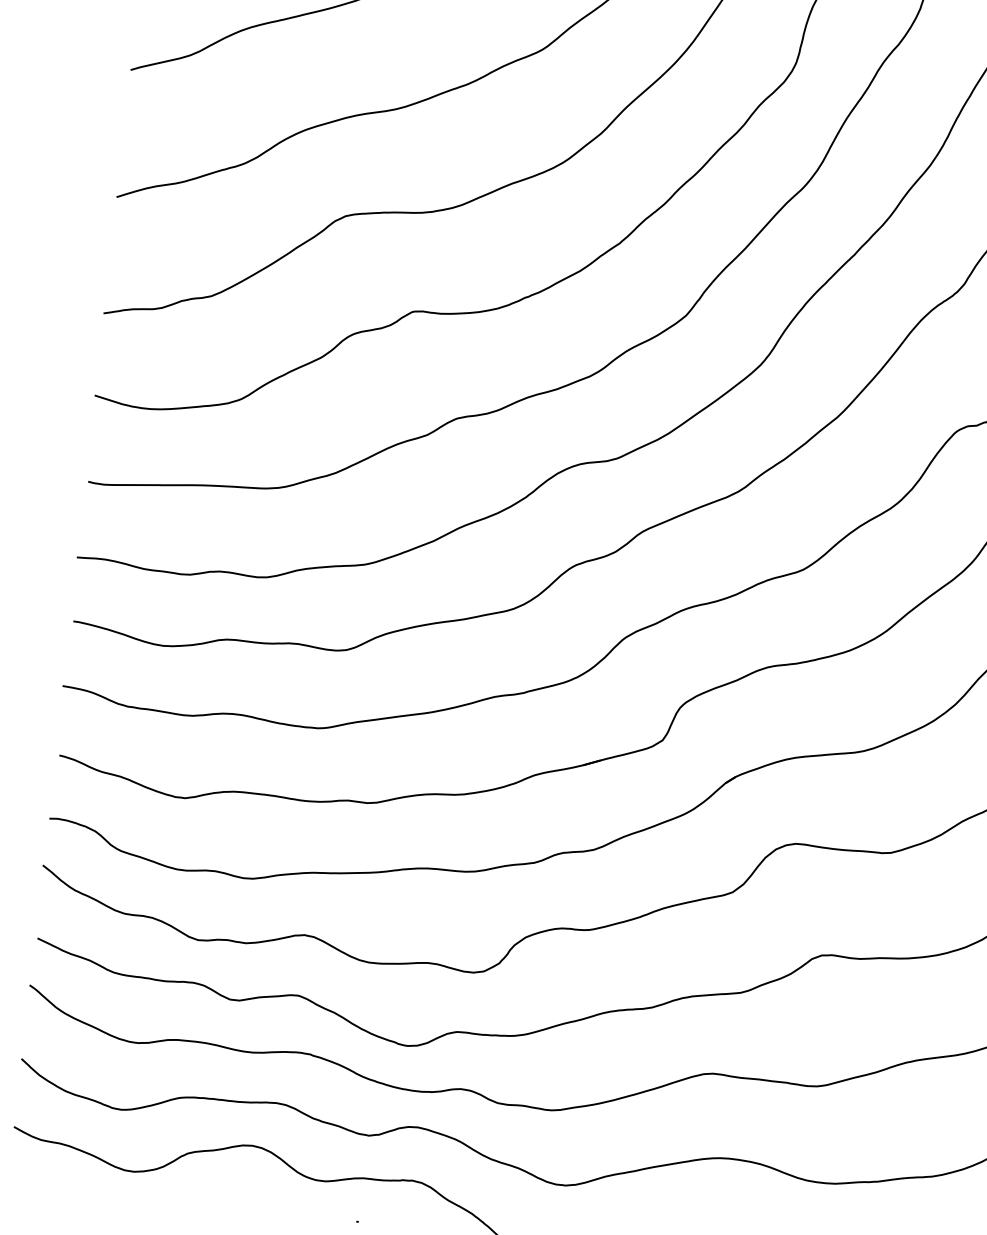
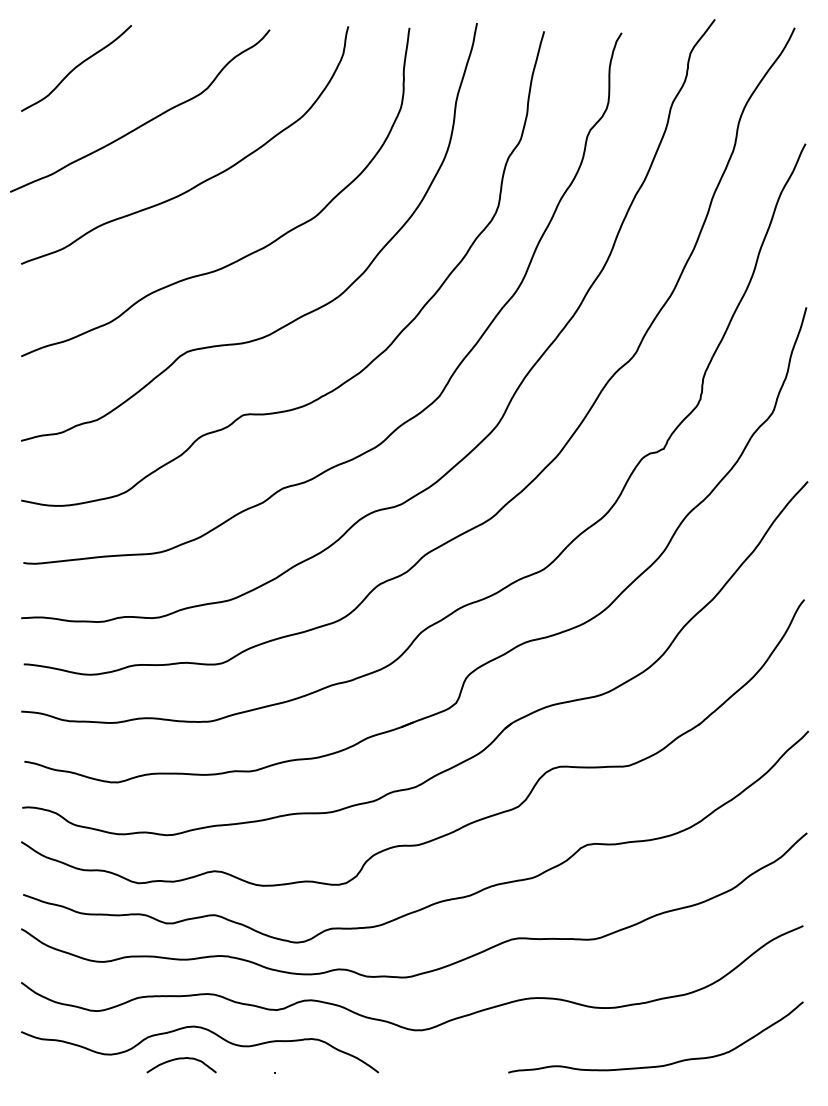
curve: (230, 1189) -> (181, 1059), added

